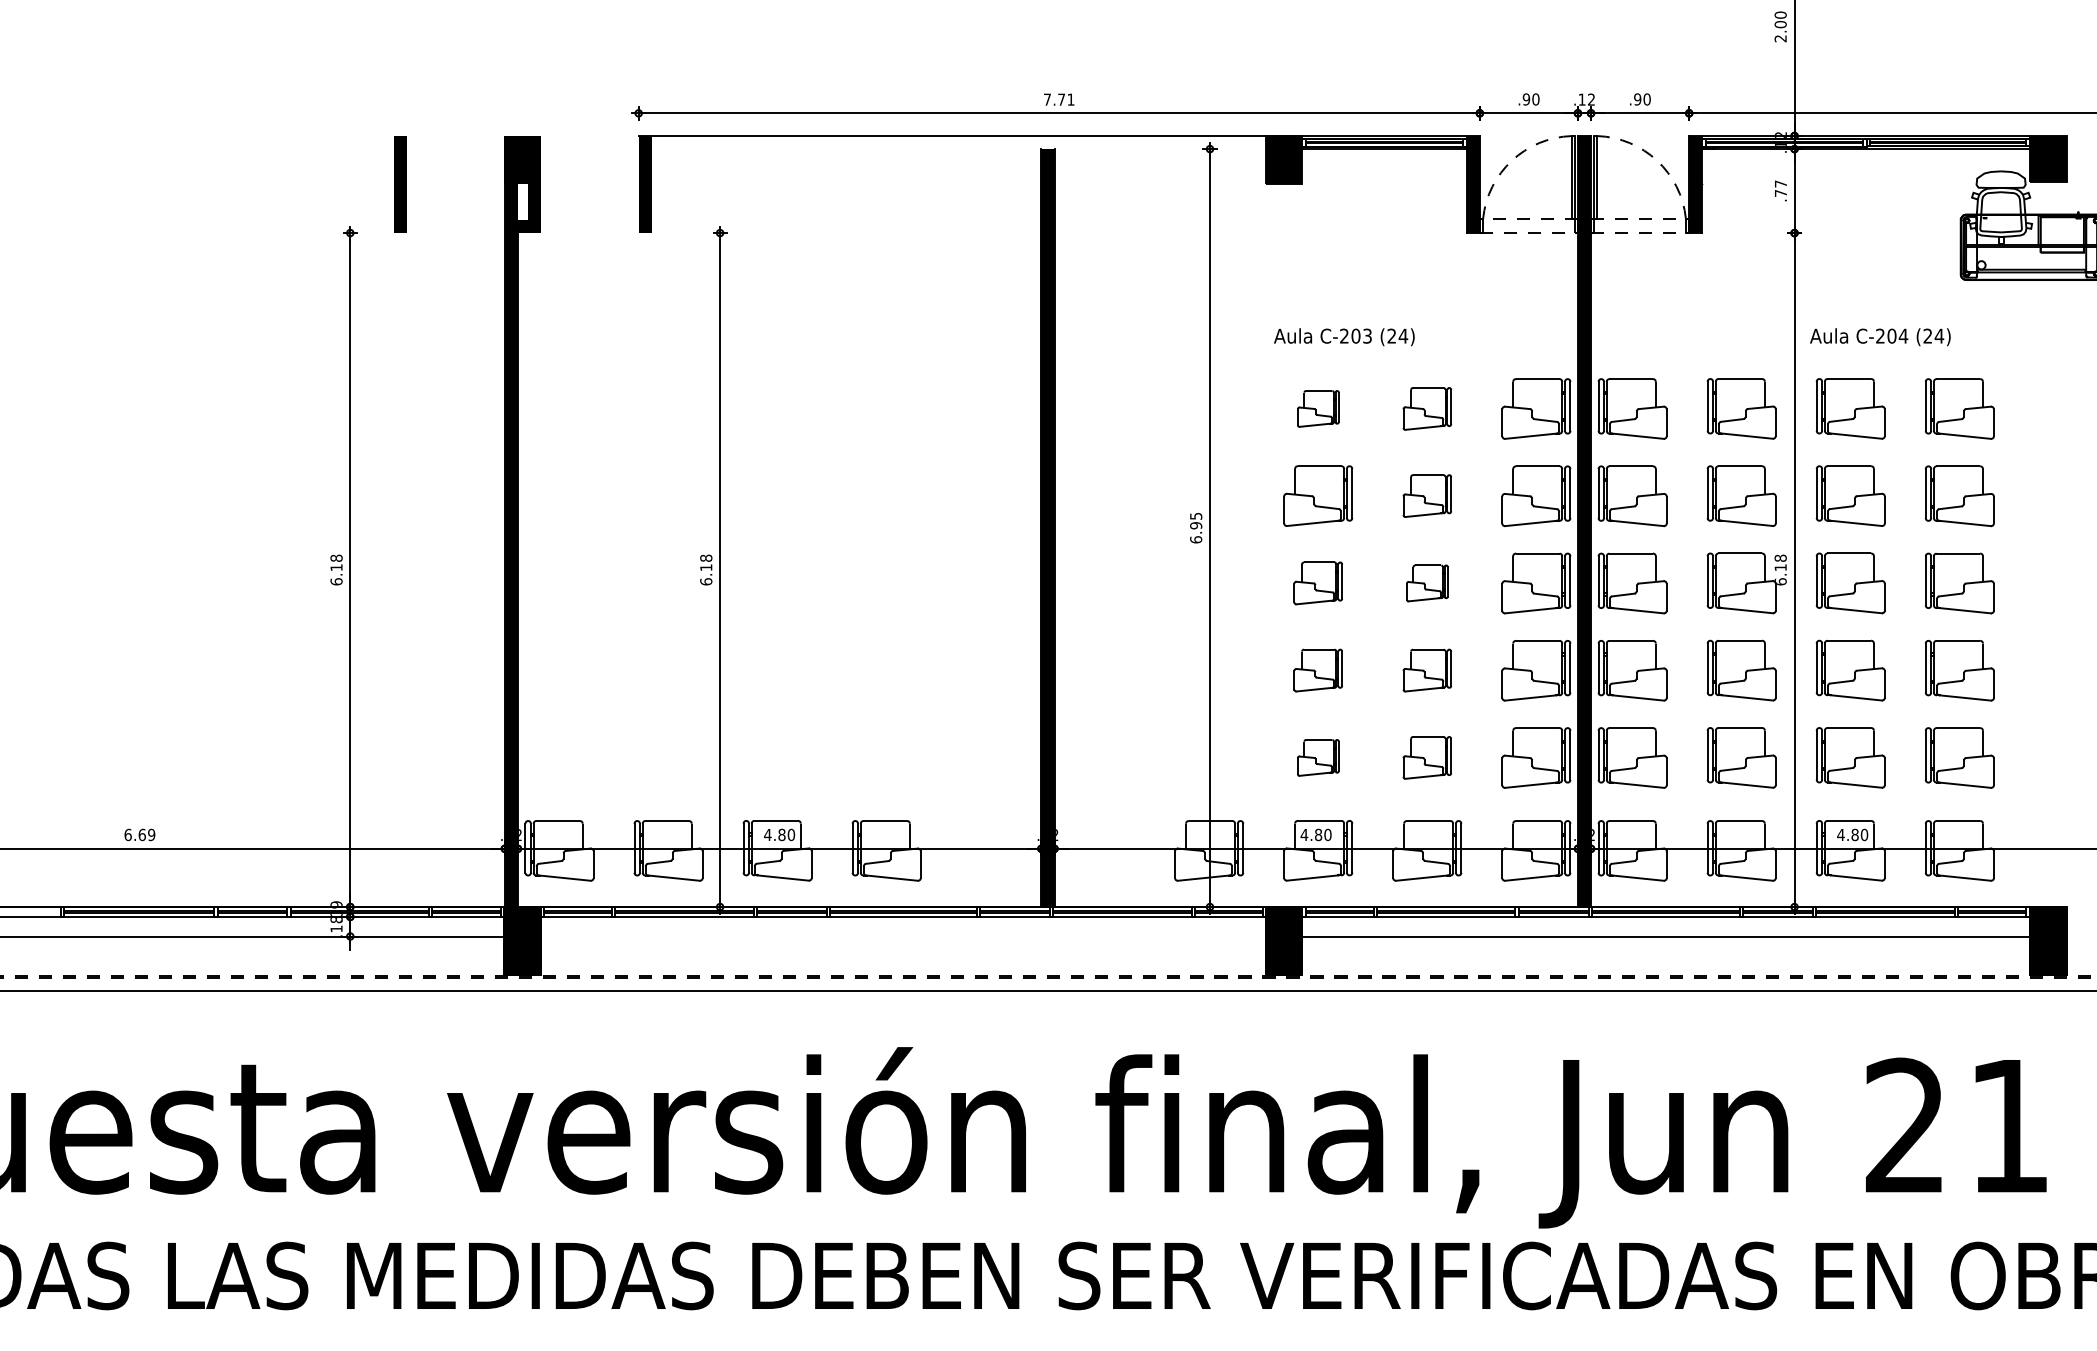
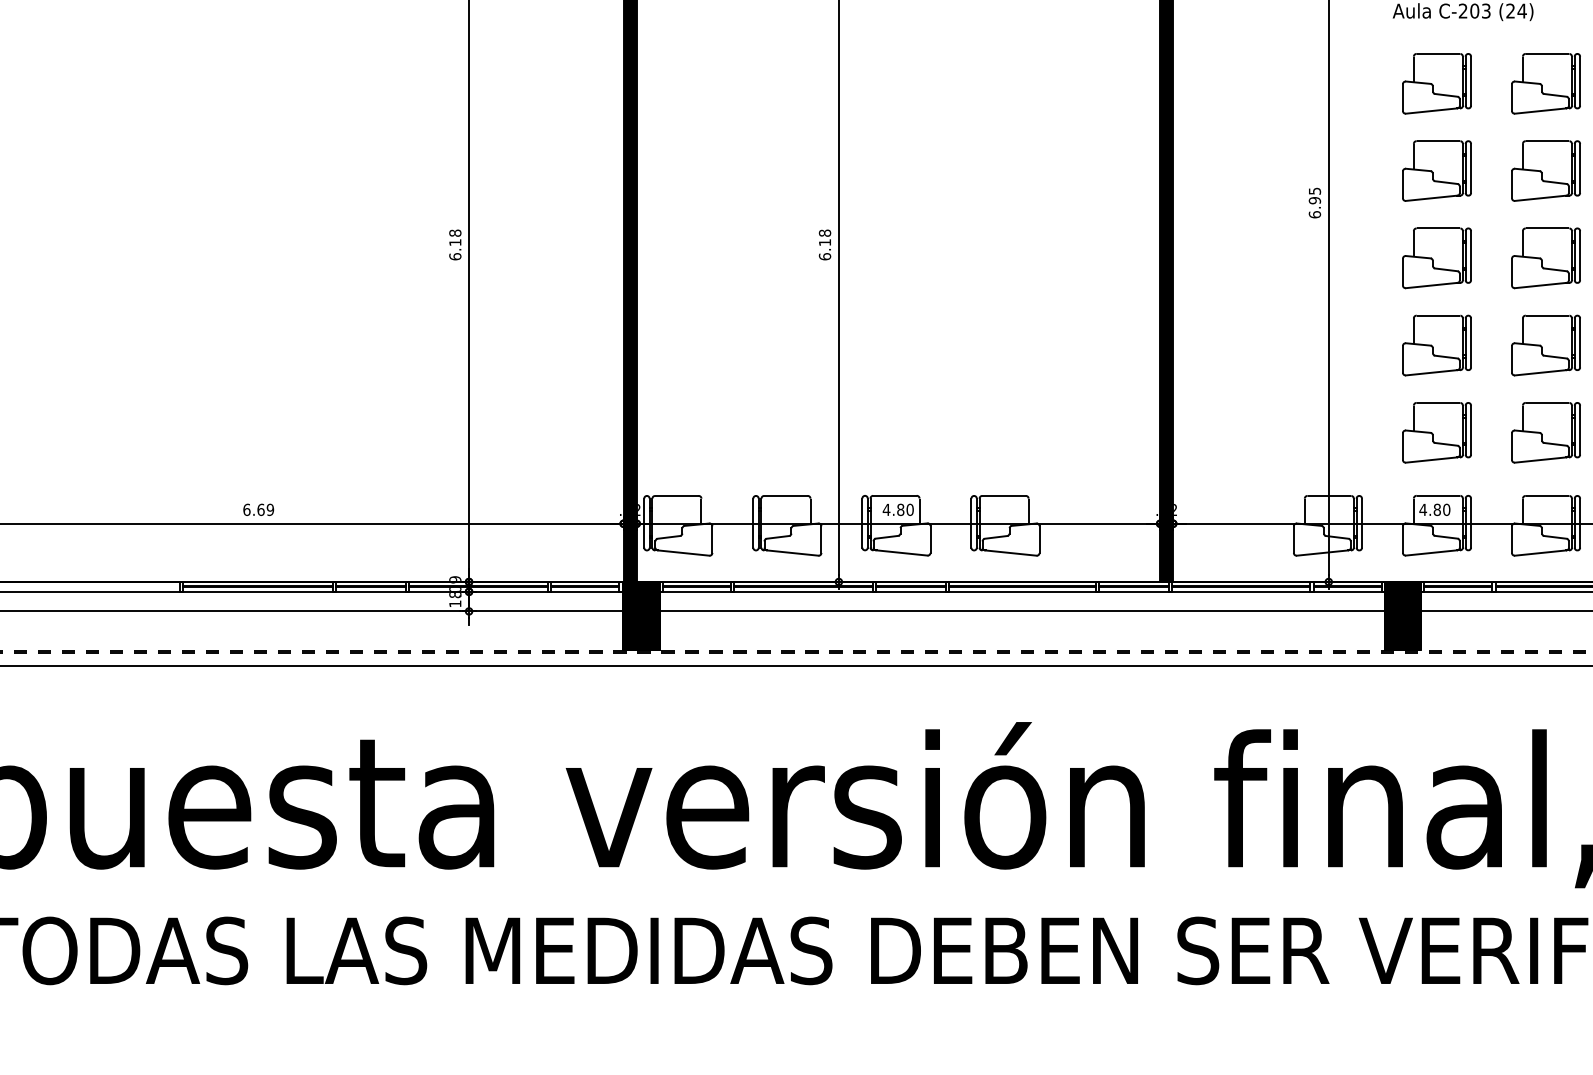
part: (1318, 408) -> (1437, 83), size x1.67
part: (1427, 408) -> (1546, 83), size x1.43
part: (1427, 495) -> (1546, 170), size x1.43
part: (1318, 583) -> (1437, 258), size x1.43
part: (1427, 583) -> (1546, 258), size x1.67
part: (1318, 670) -> (1437, 345), size x1.43
part: (1427, 670) -> (1546, 345), size x1.43
part: (1318, 757) -> (1437, 432), size x1.67
part: (1427, 757) -> (1546, 432), size x1.43
line: (903, 936) -> (1022, 611), added

